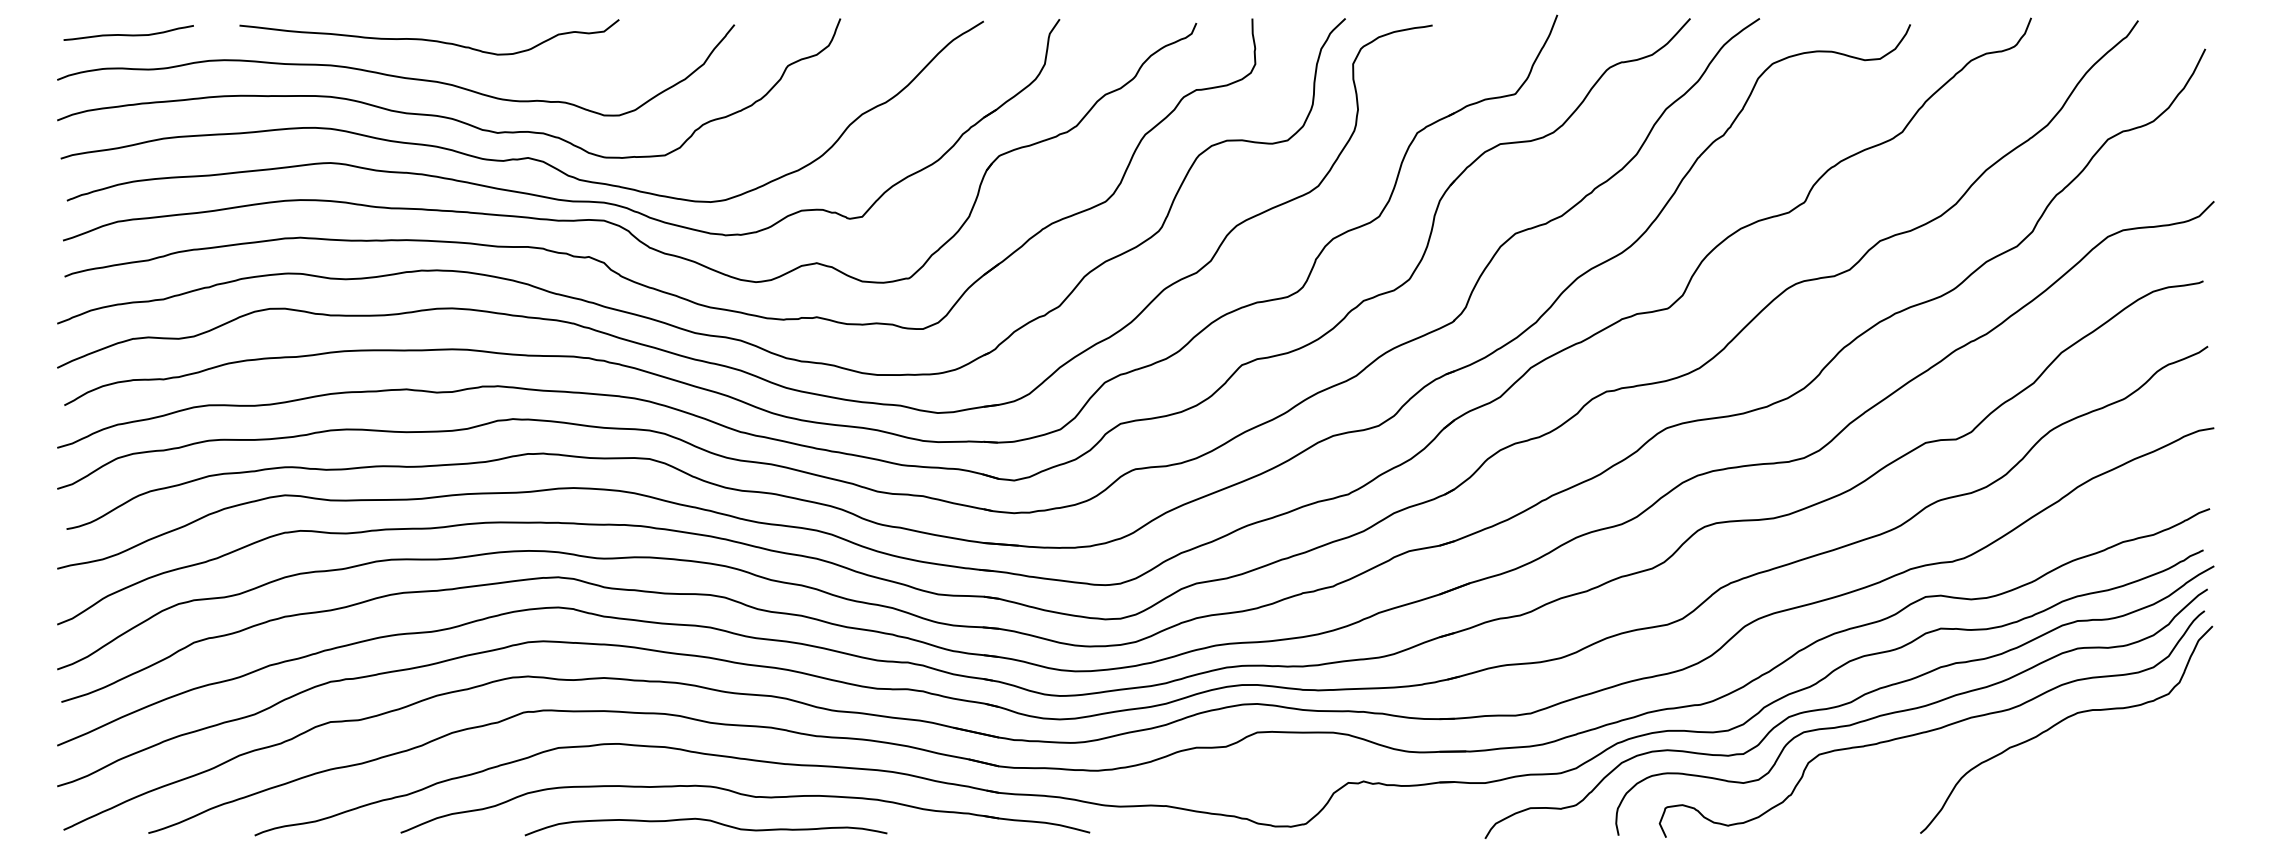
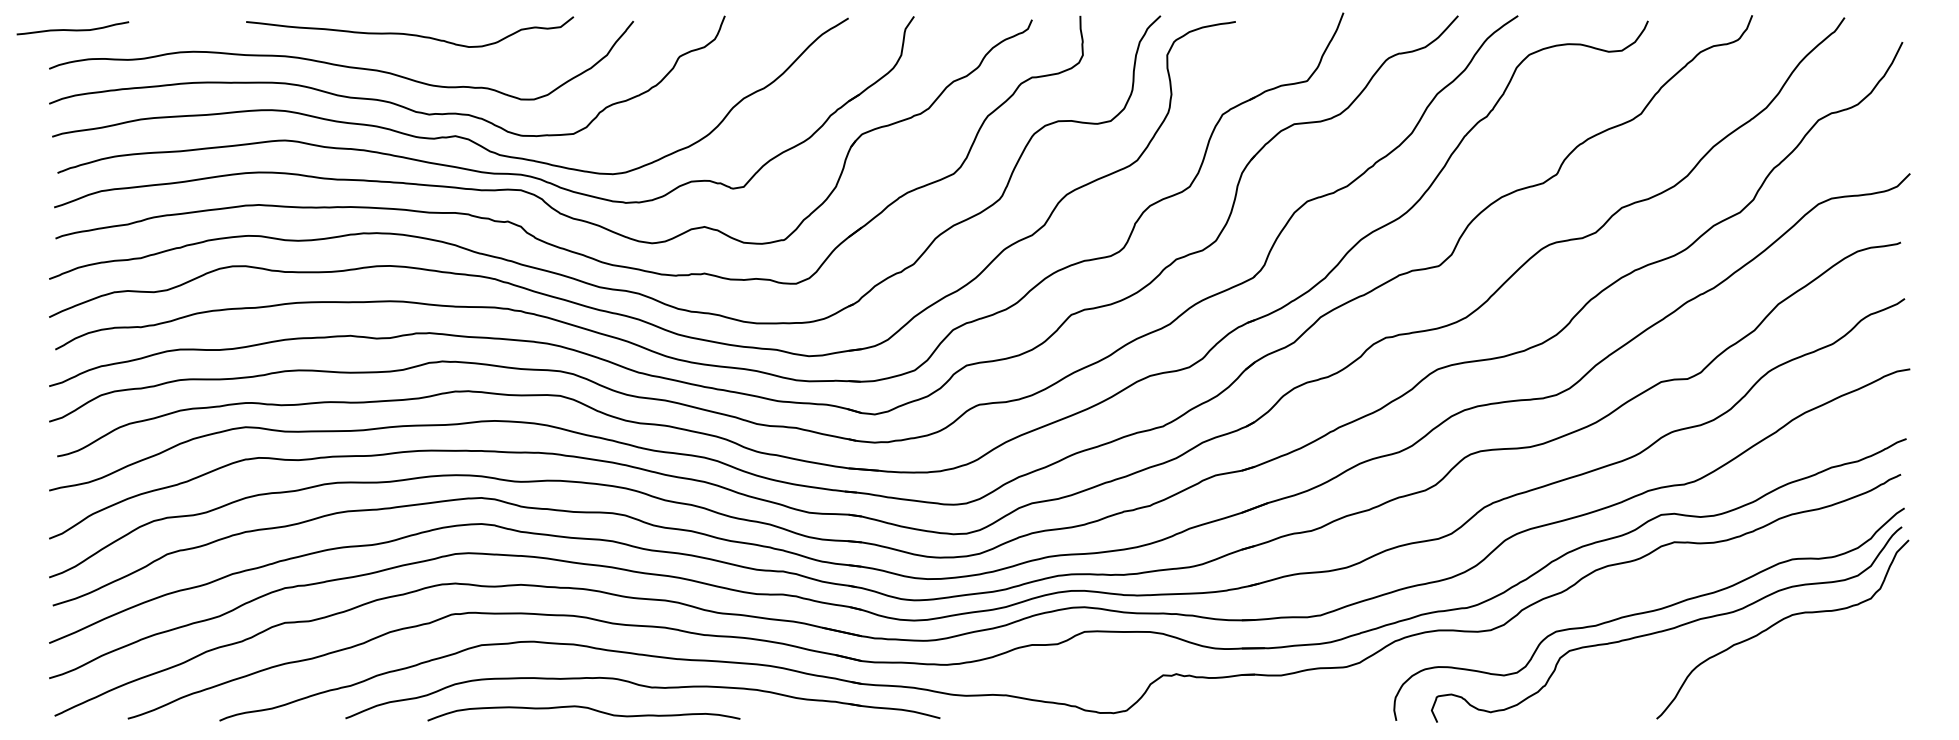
curve: (128, 34) -> (72, 29), moved
curve: (429, 39) -> (410, 33), moved
curve: (1849, 701) -> (1595, 605), removed
curve: (707, 821) -> (585, 708), moved

